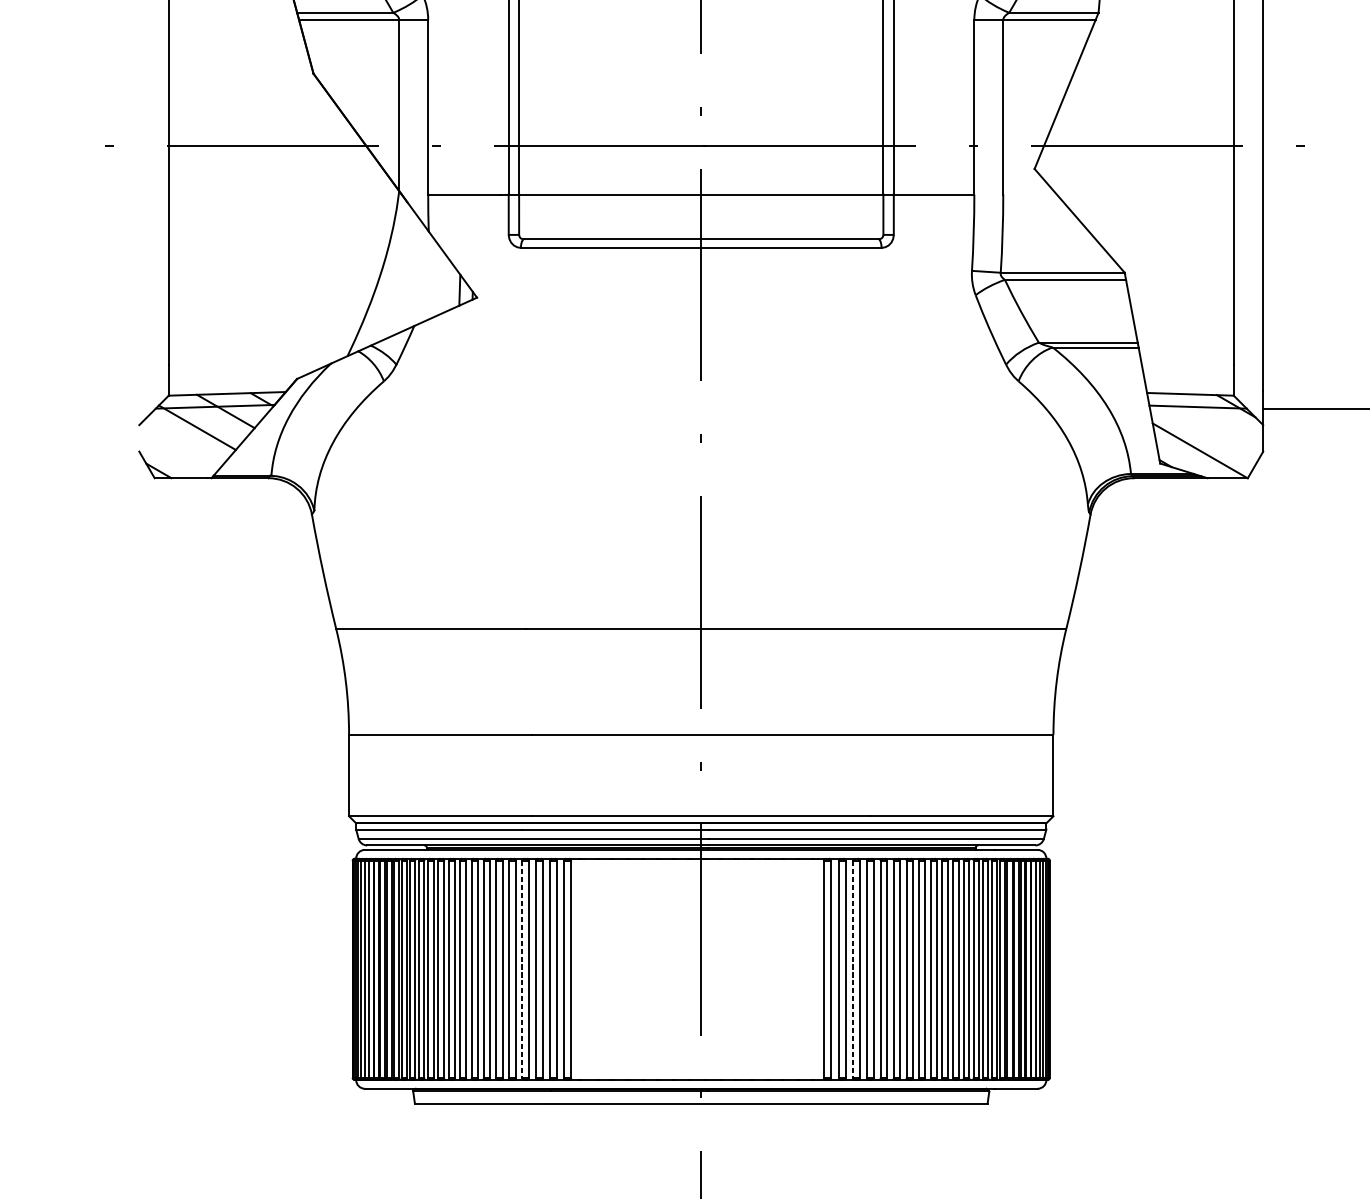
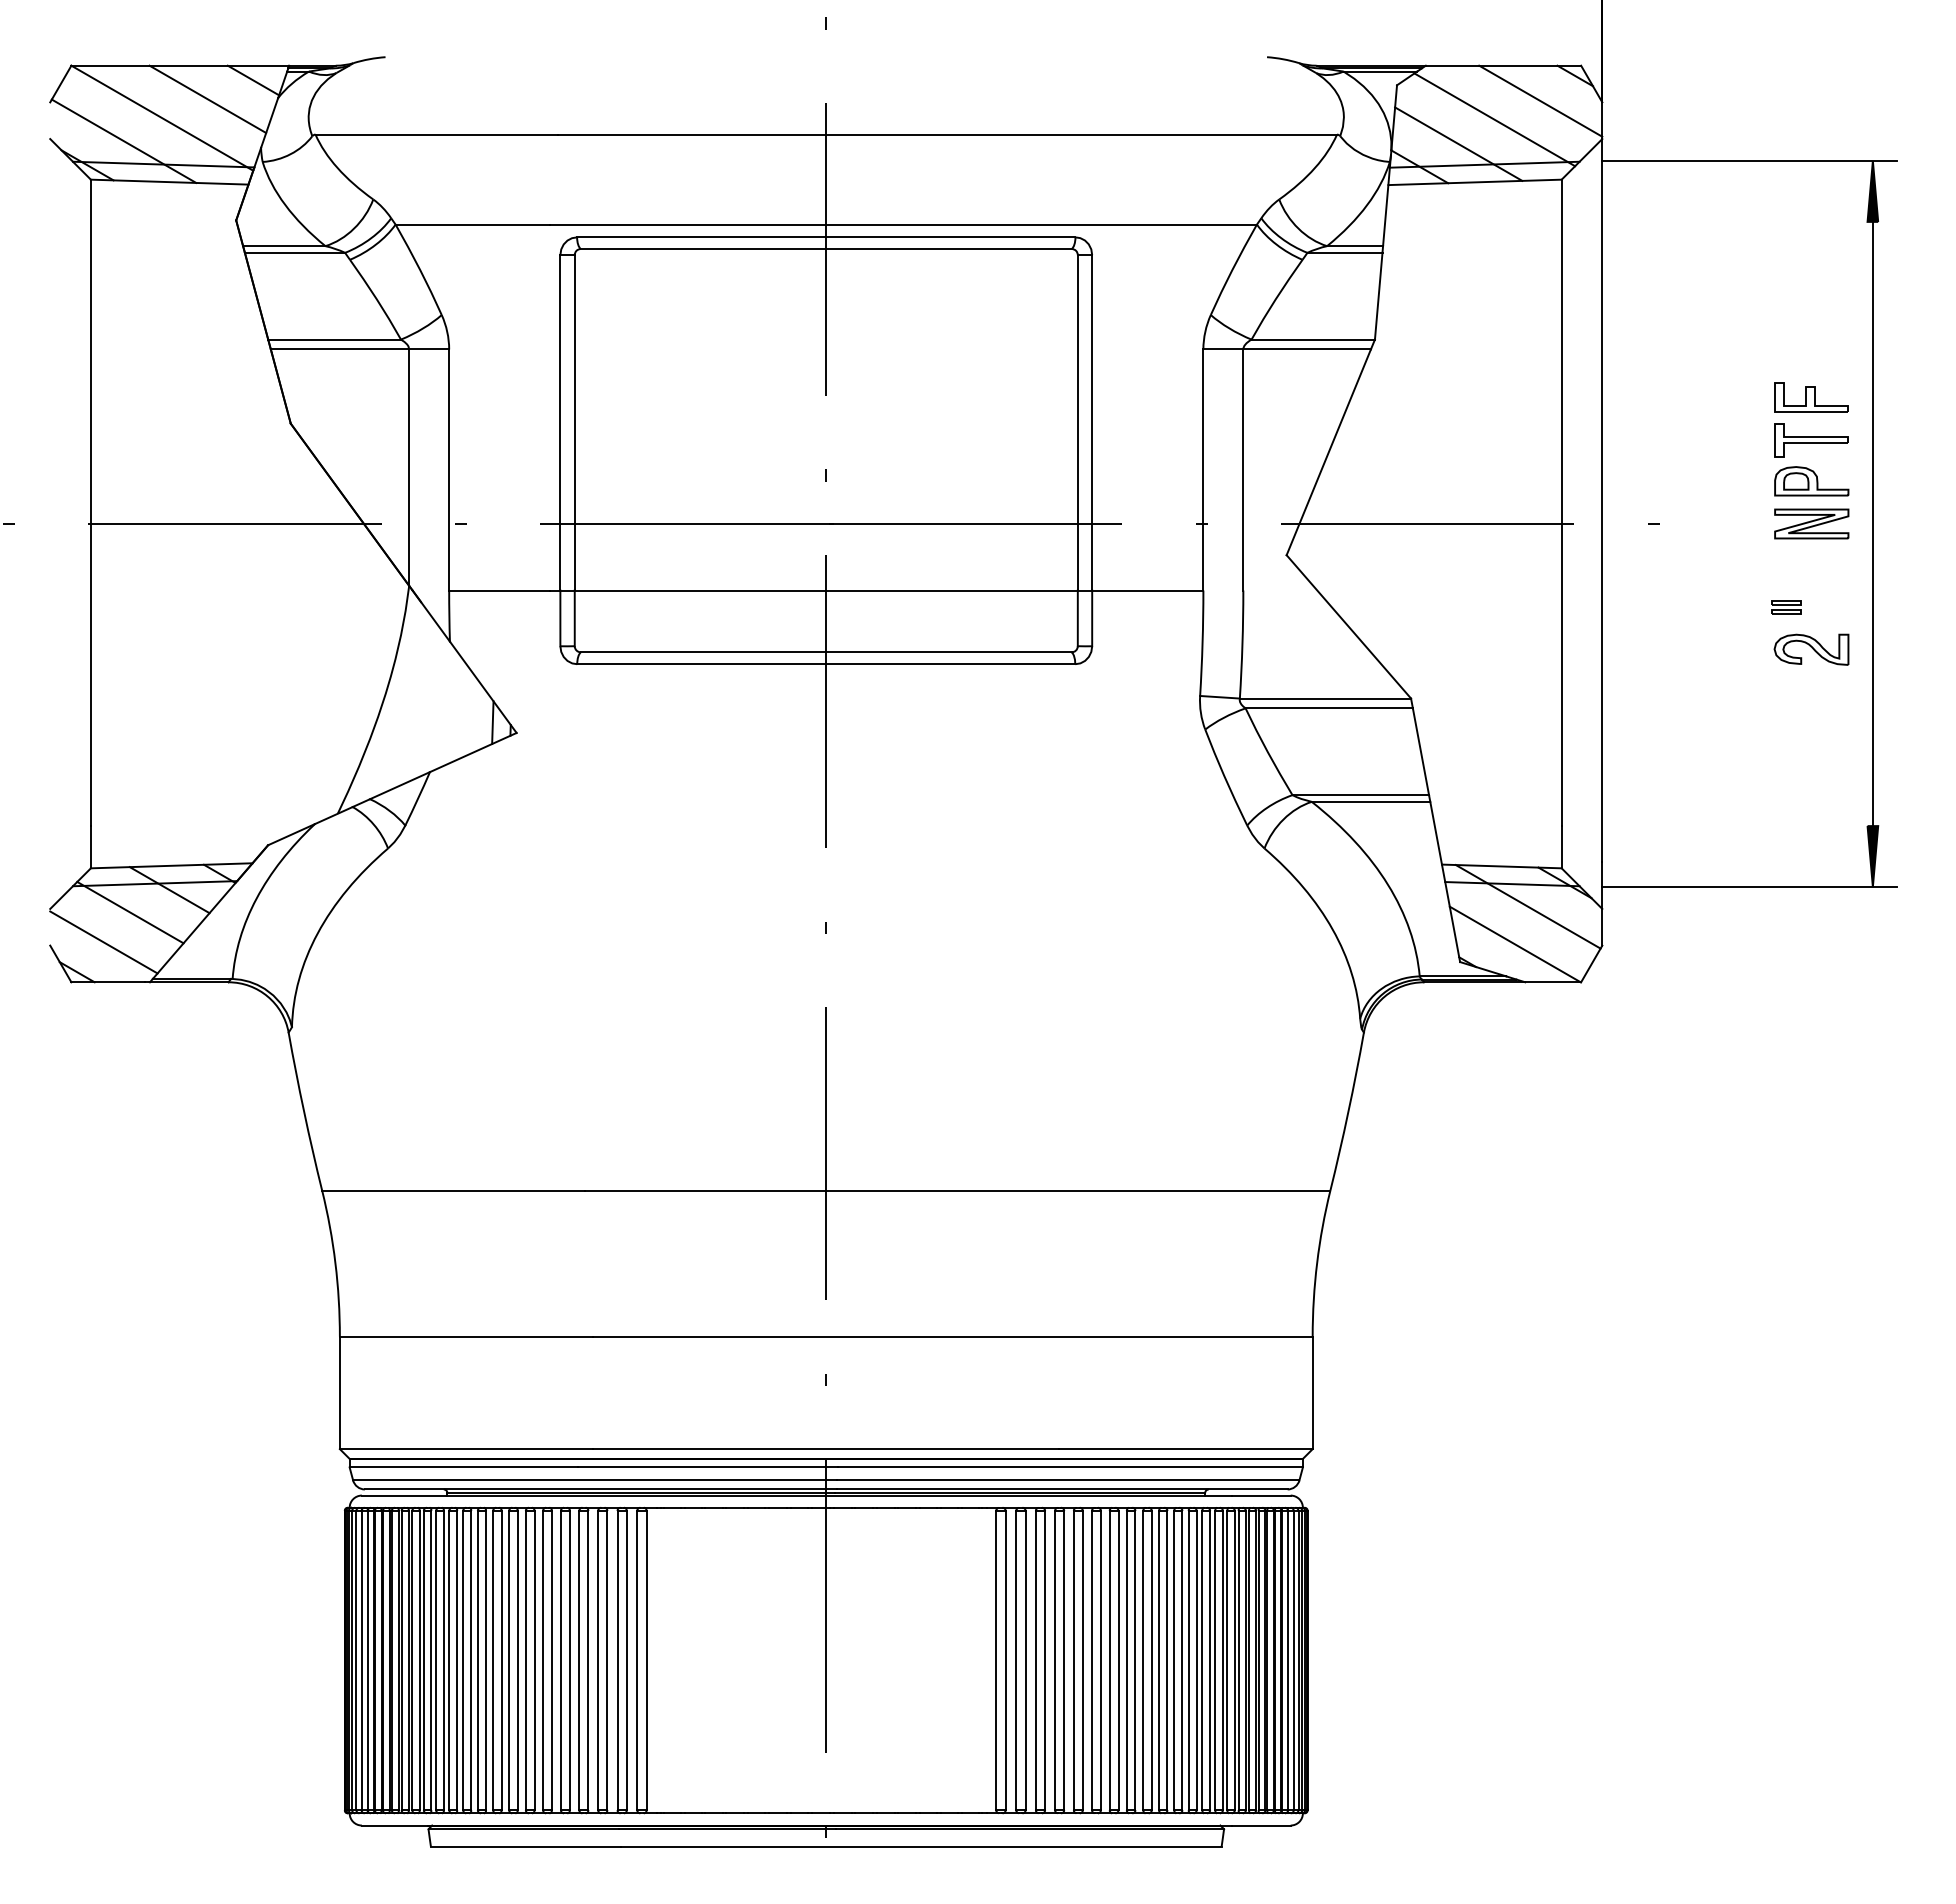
line: (1209, 423) -> (1527, 906), added
line: (177, 449) -> (103, 942), added
line: (522, 969) -> (579, 1660), dashed -> solid
line: (852, 969) -> (1035, 1660), dashed -> solid

